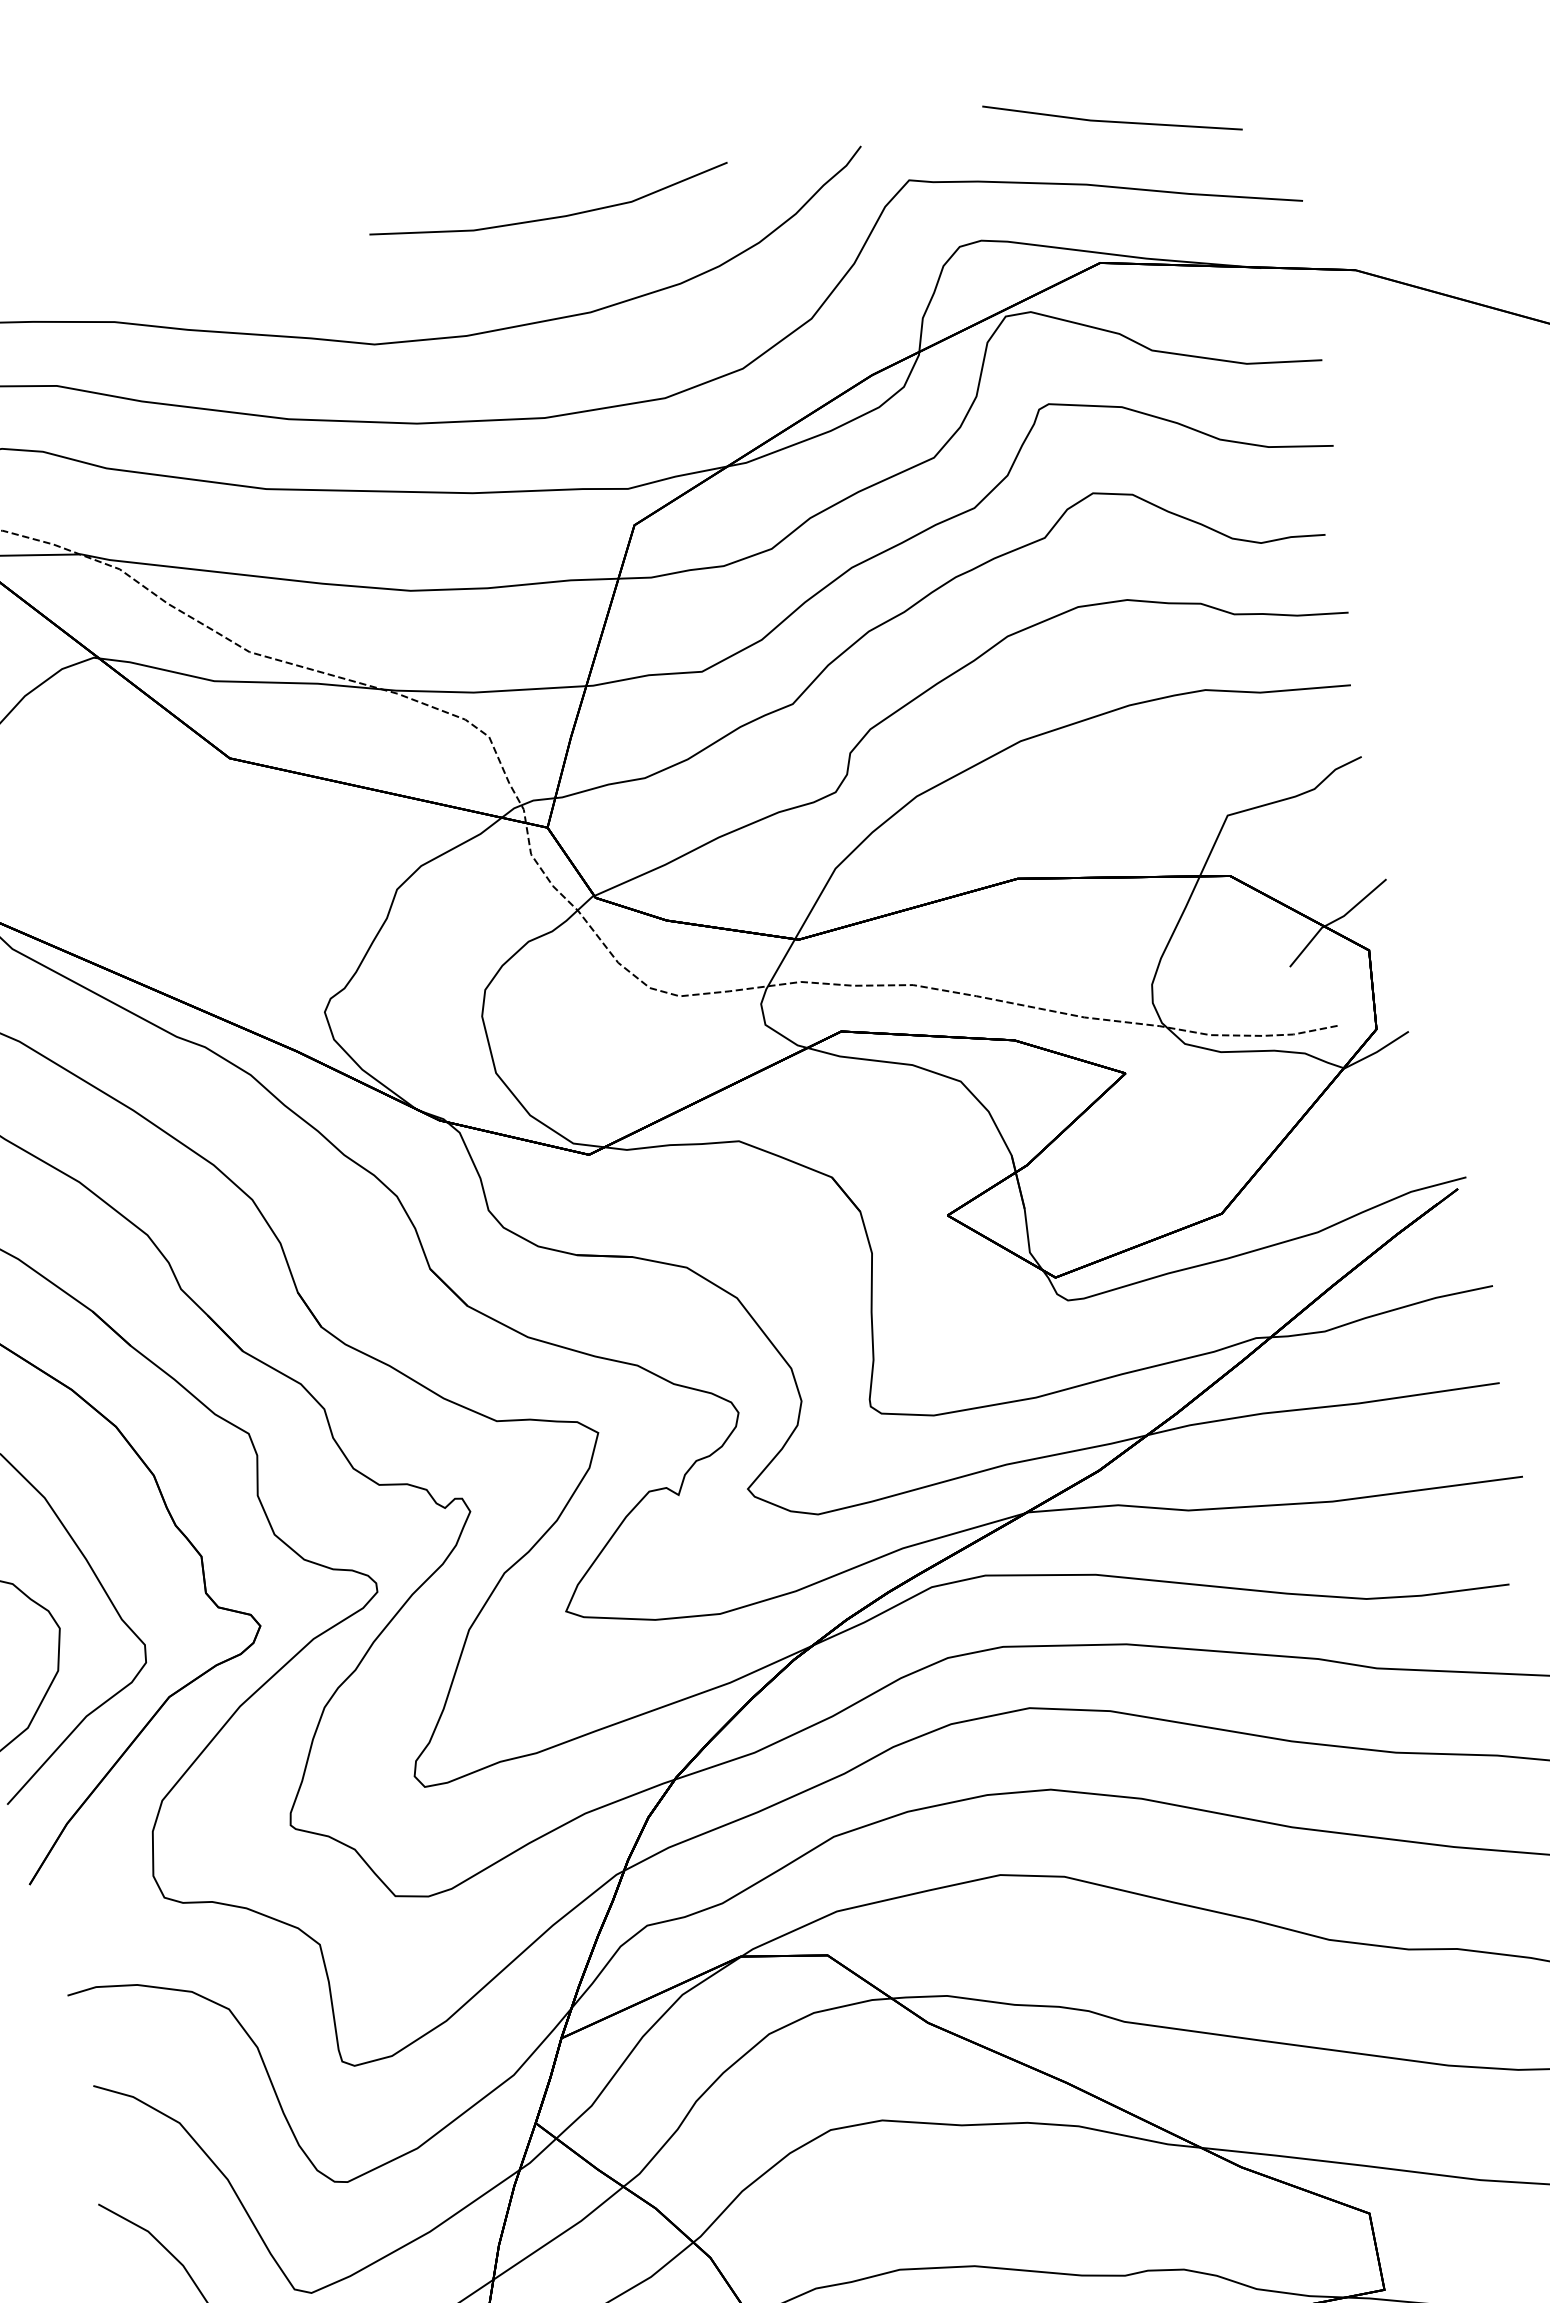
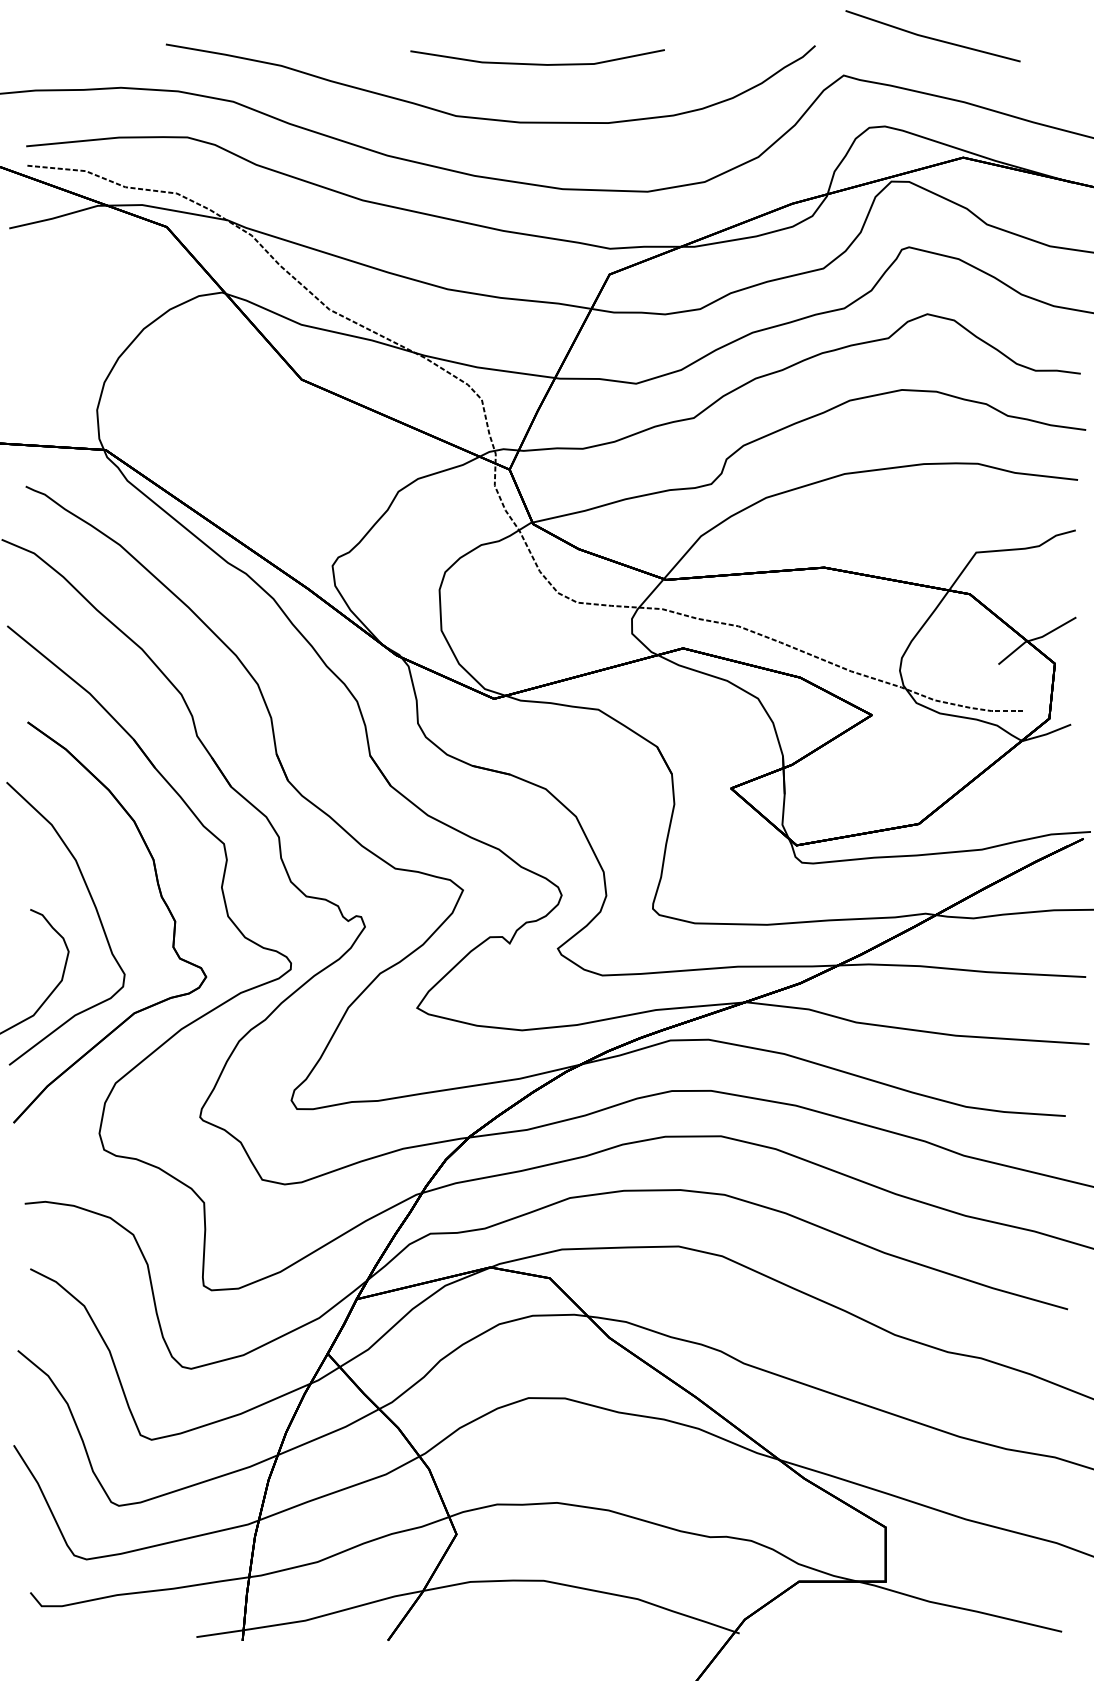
line: (1112, 120) -> (932, 37), moved
line: (551, 216) -> (537, 63), moved

